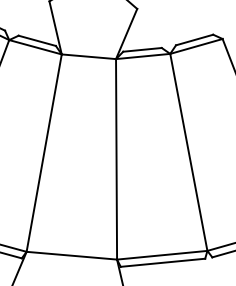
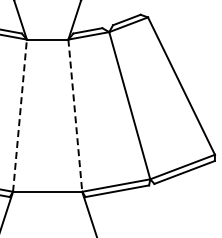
line: (44, 152) -> (20, 115), solid -> dashed
line: (116, 160) -> (75, 116), solid -> dashed

